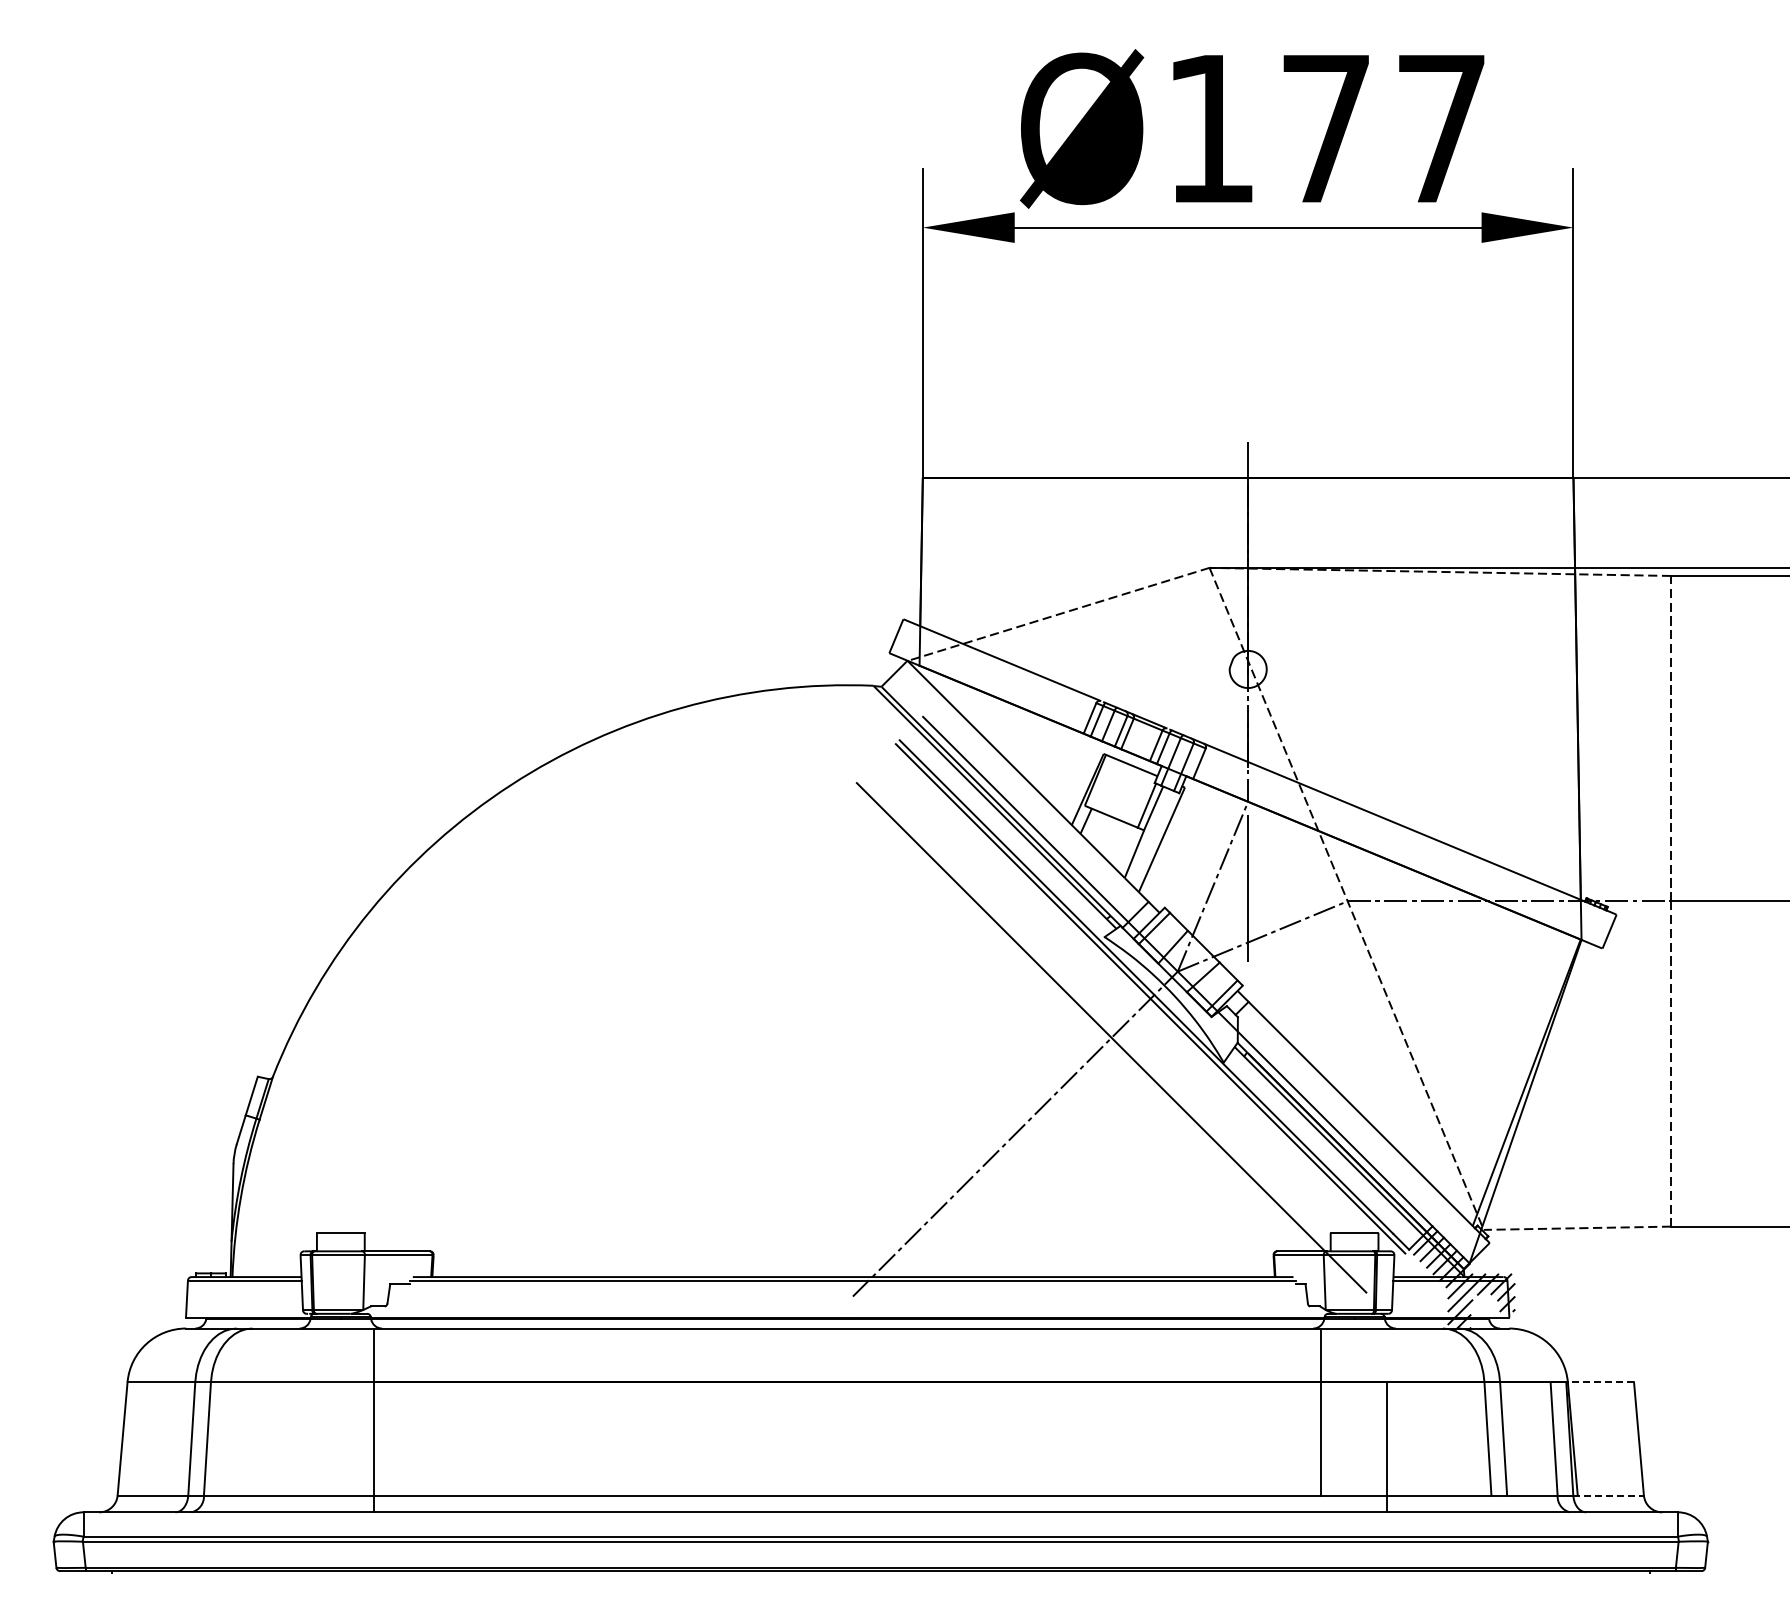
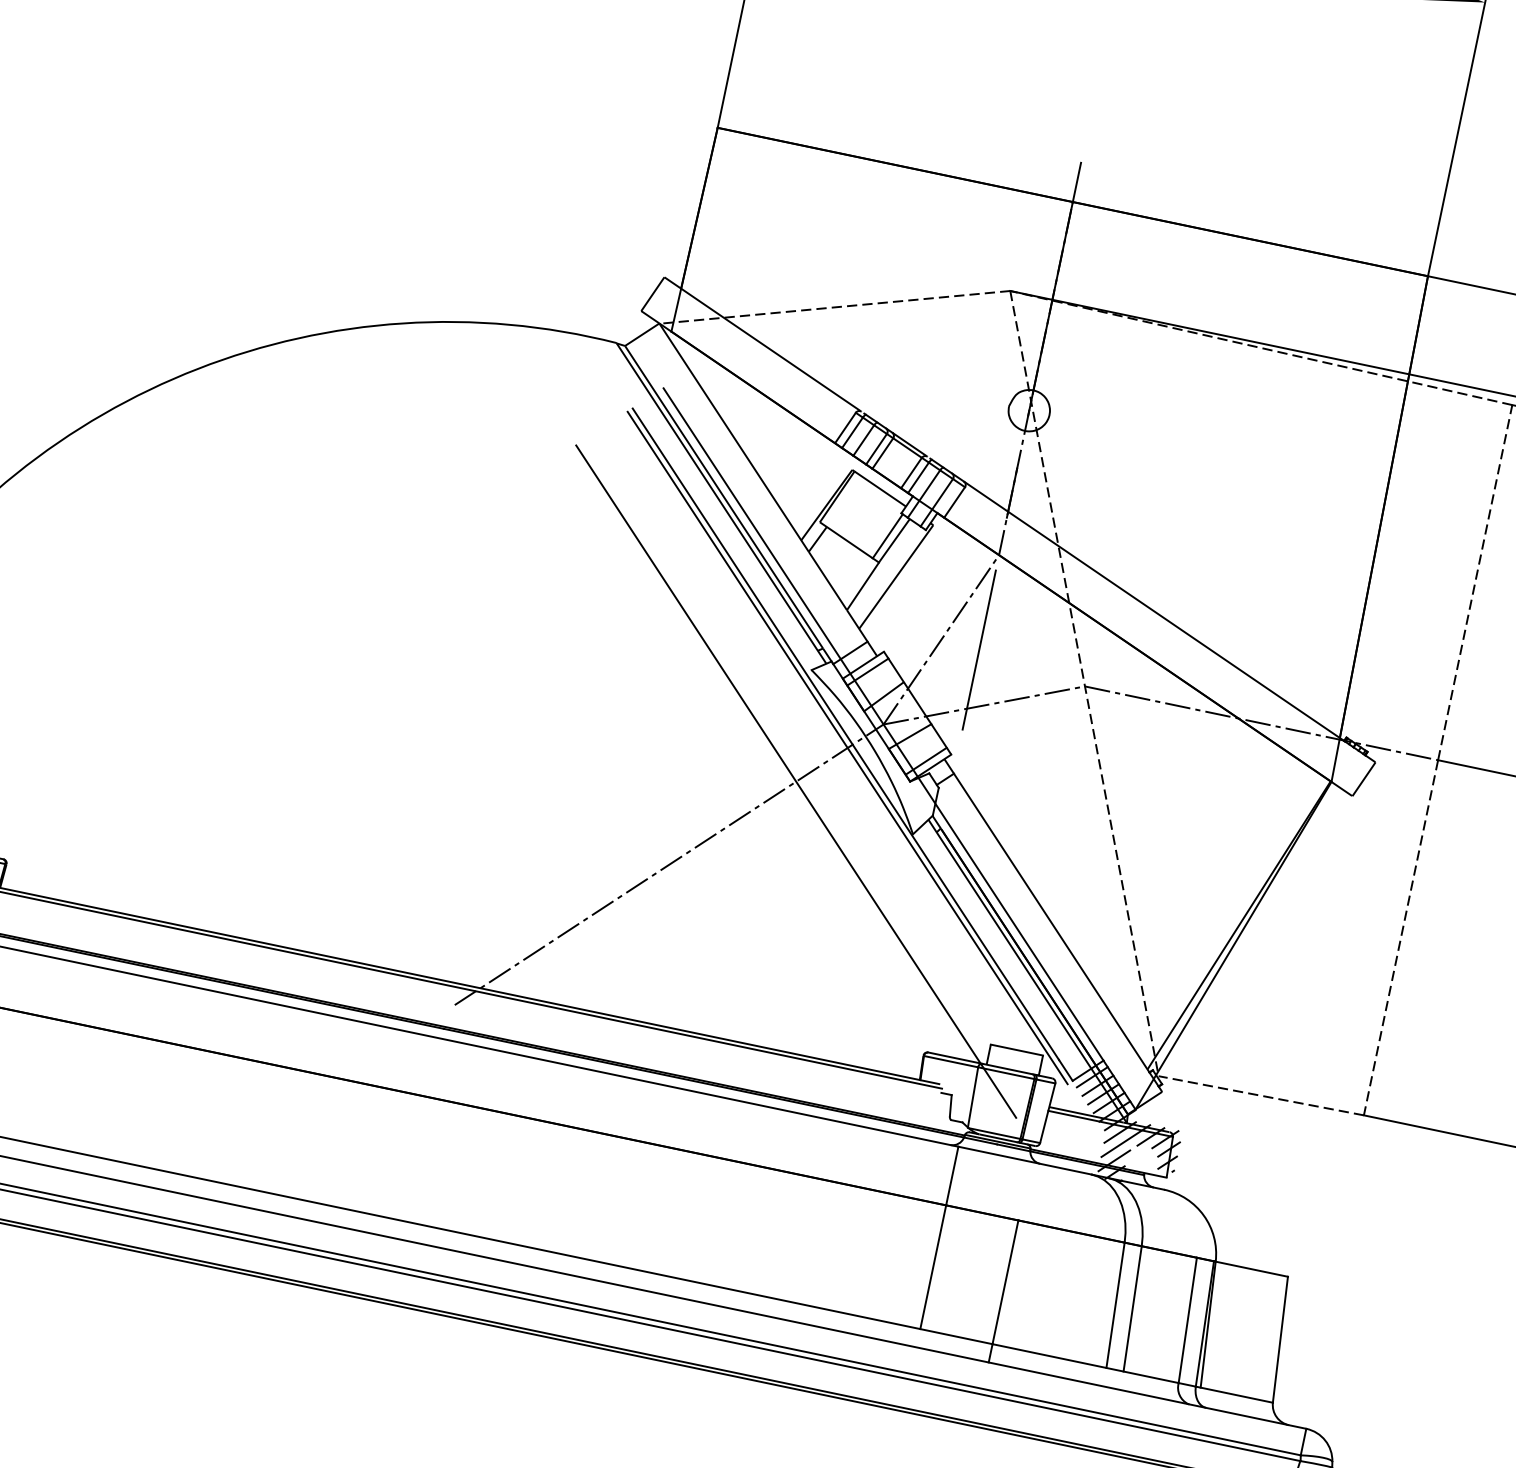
line: (1600, 1382) -> (1251, 1269), dashed -> solid
line: (1609, 1495) -> (1235, 1394), dashed -> solid

